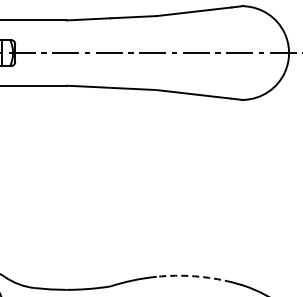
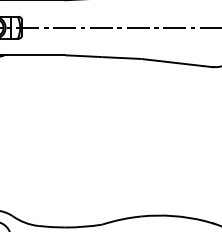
arc: (194, 276) -> (173, 216), dashed -> solid

